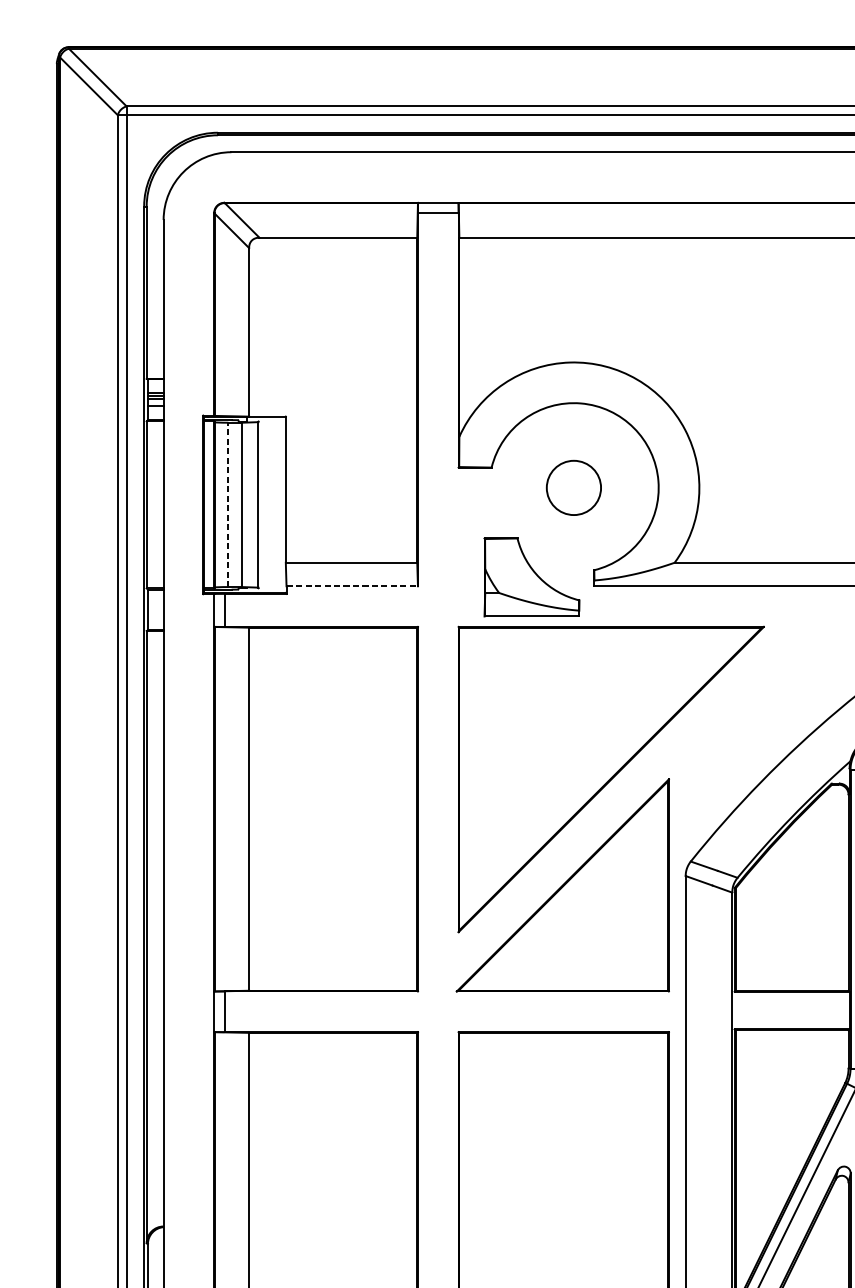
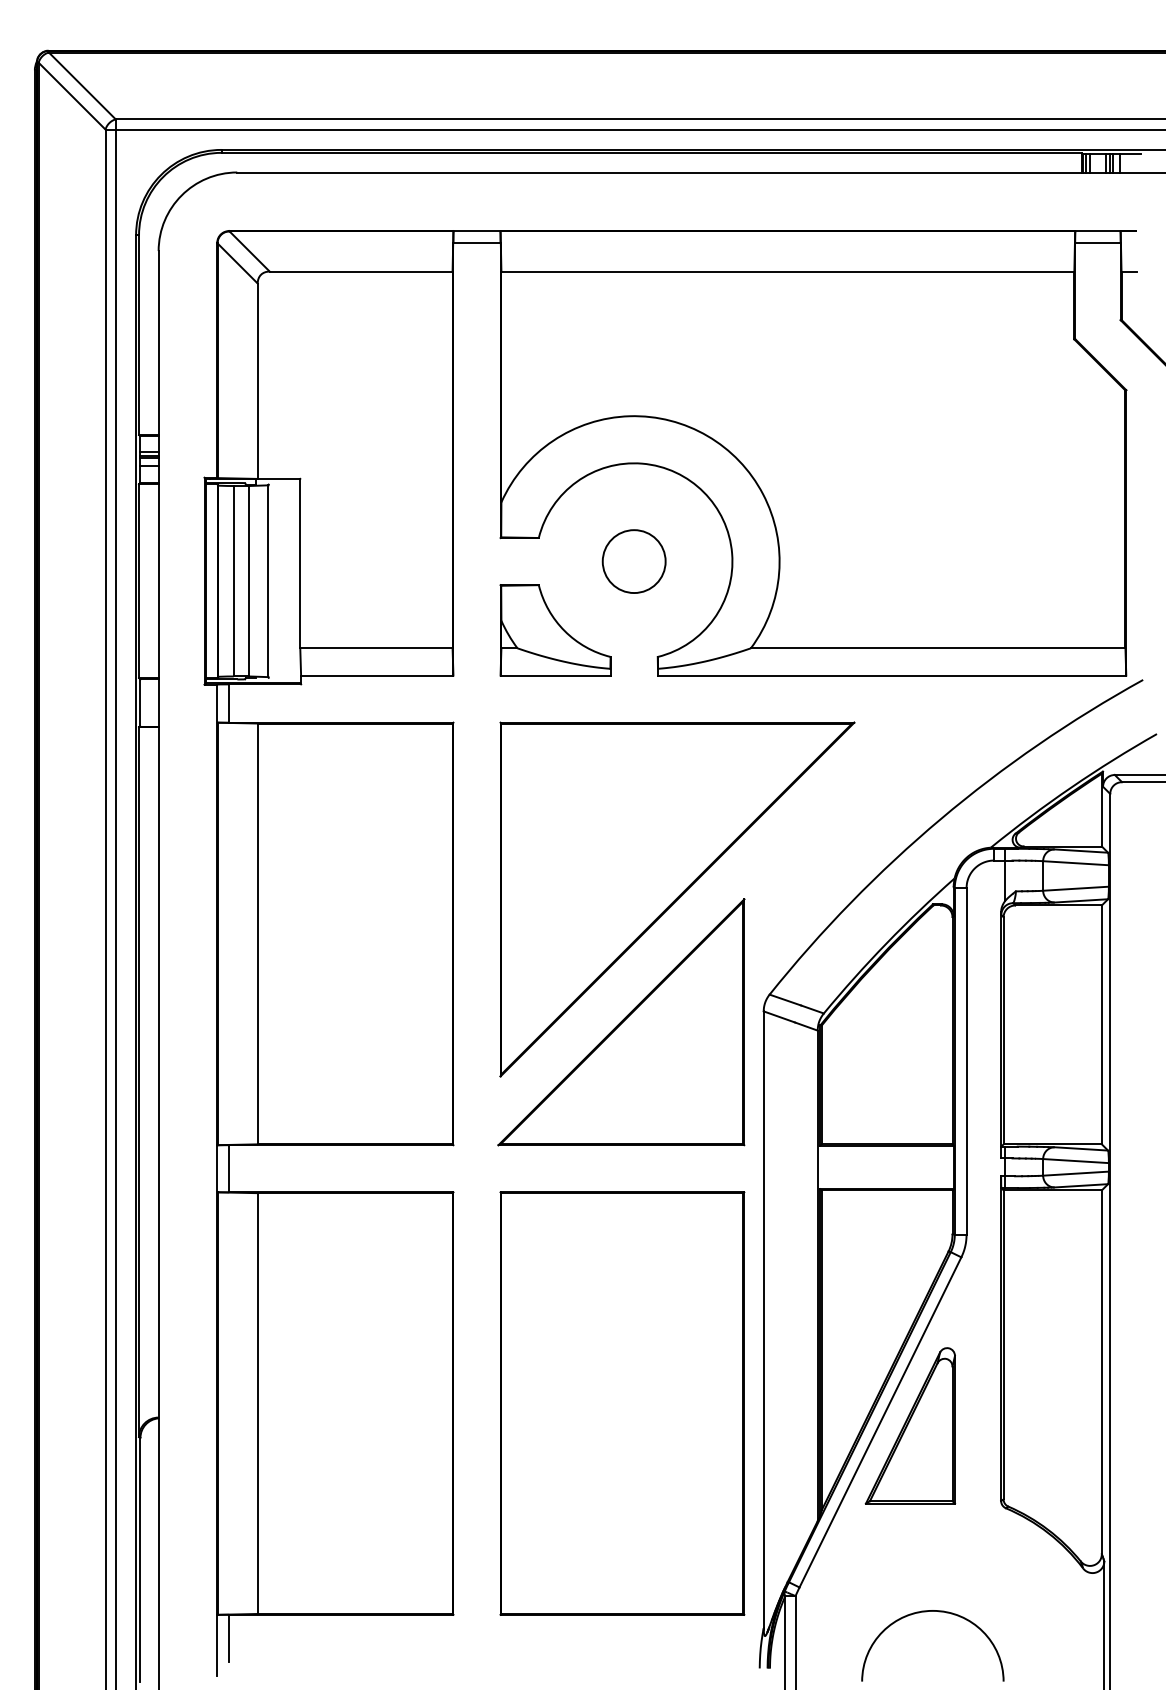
line: (228, 504) -> (233, 580), dashed -> solid
part: (531, 577) -> (555, 630), moved
line: (352, 586) -> (377, 675), dashed -> solid

